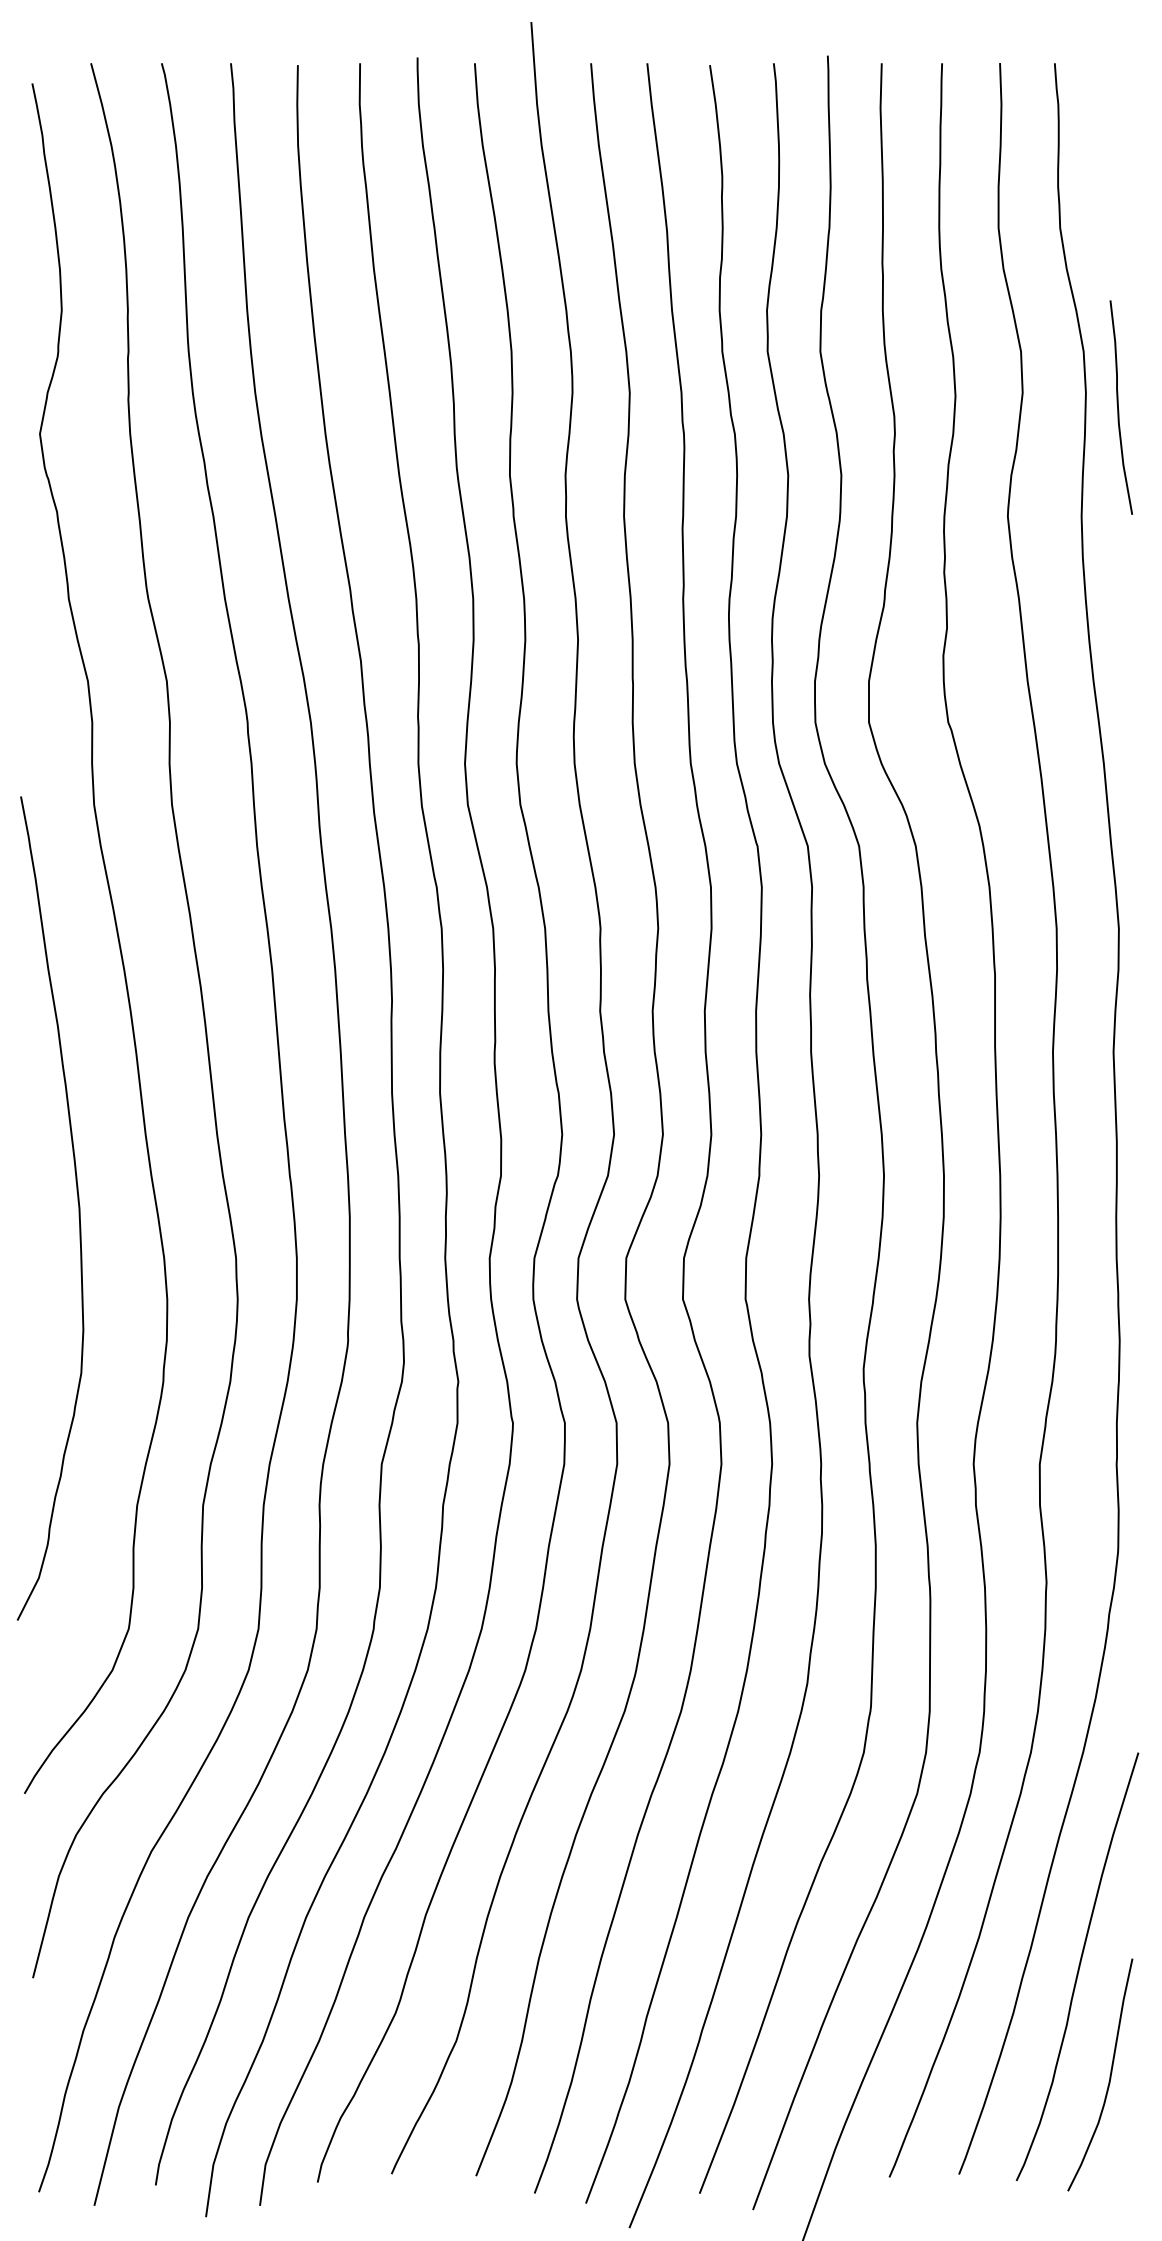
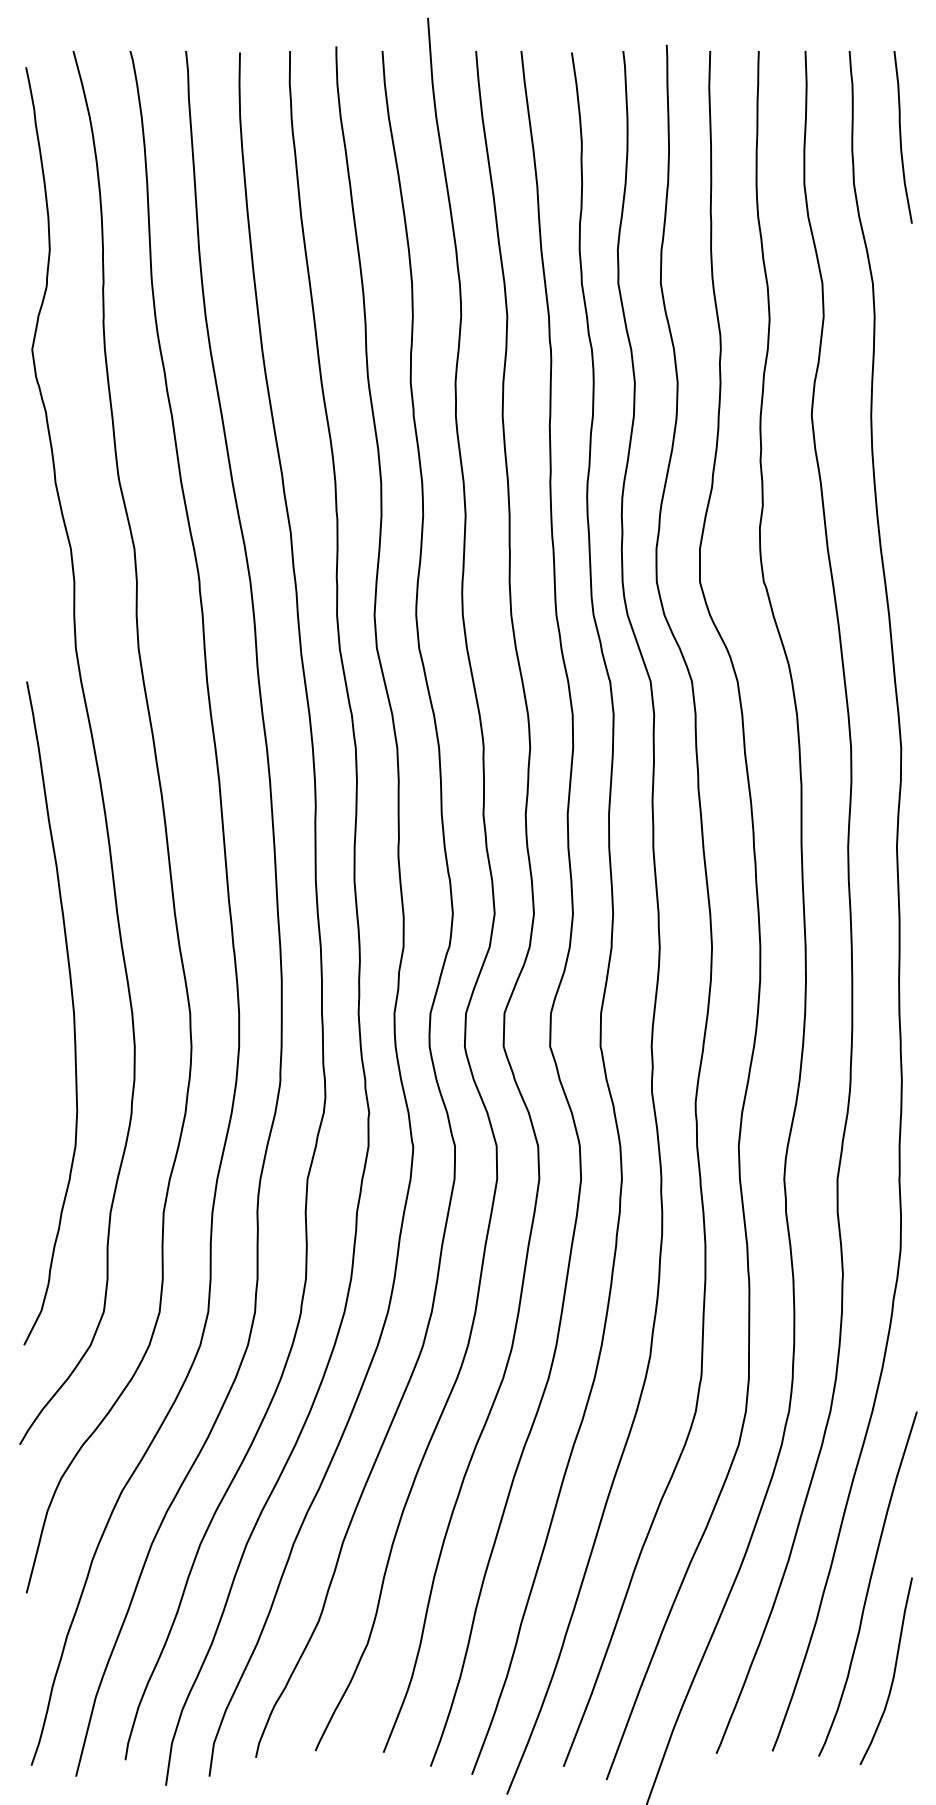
curve: (1119, 407) -> (901, 137), moved
curve: (77, 1204) -> (72, 1010), moved

